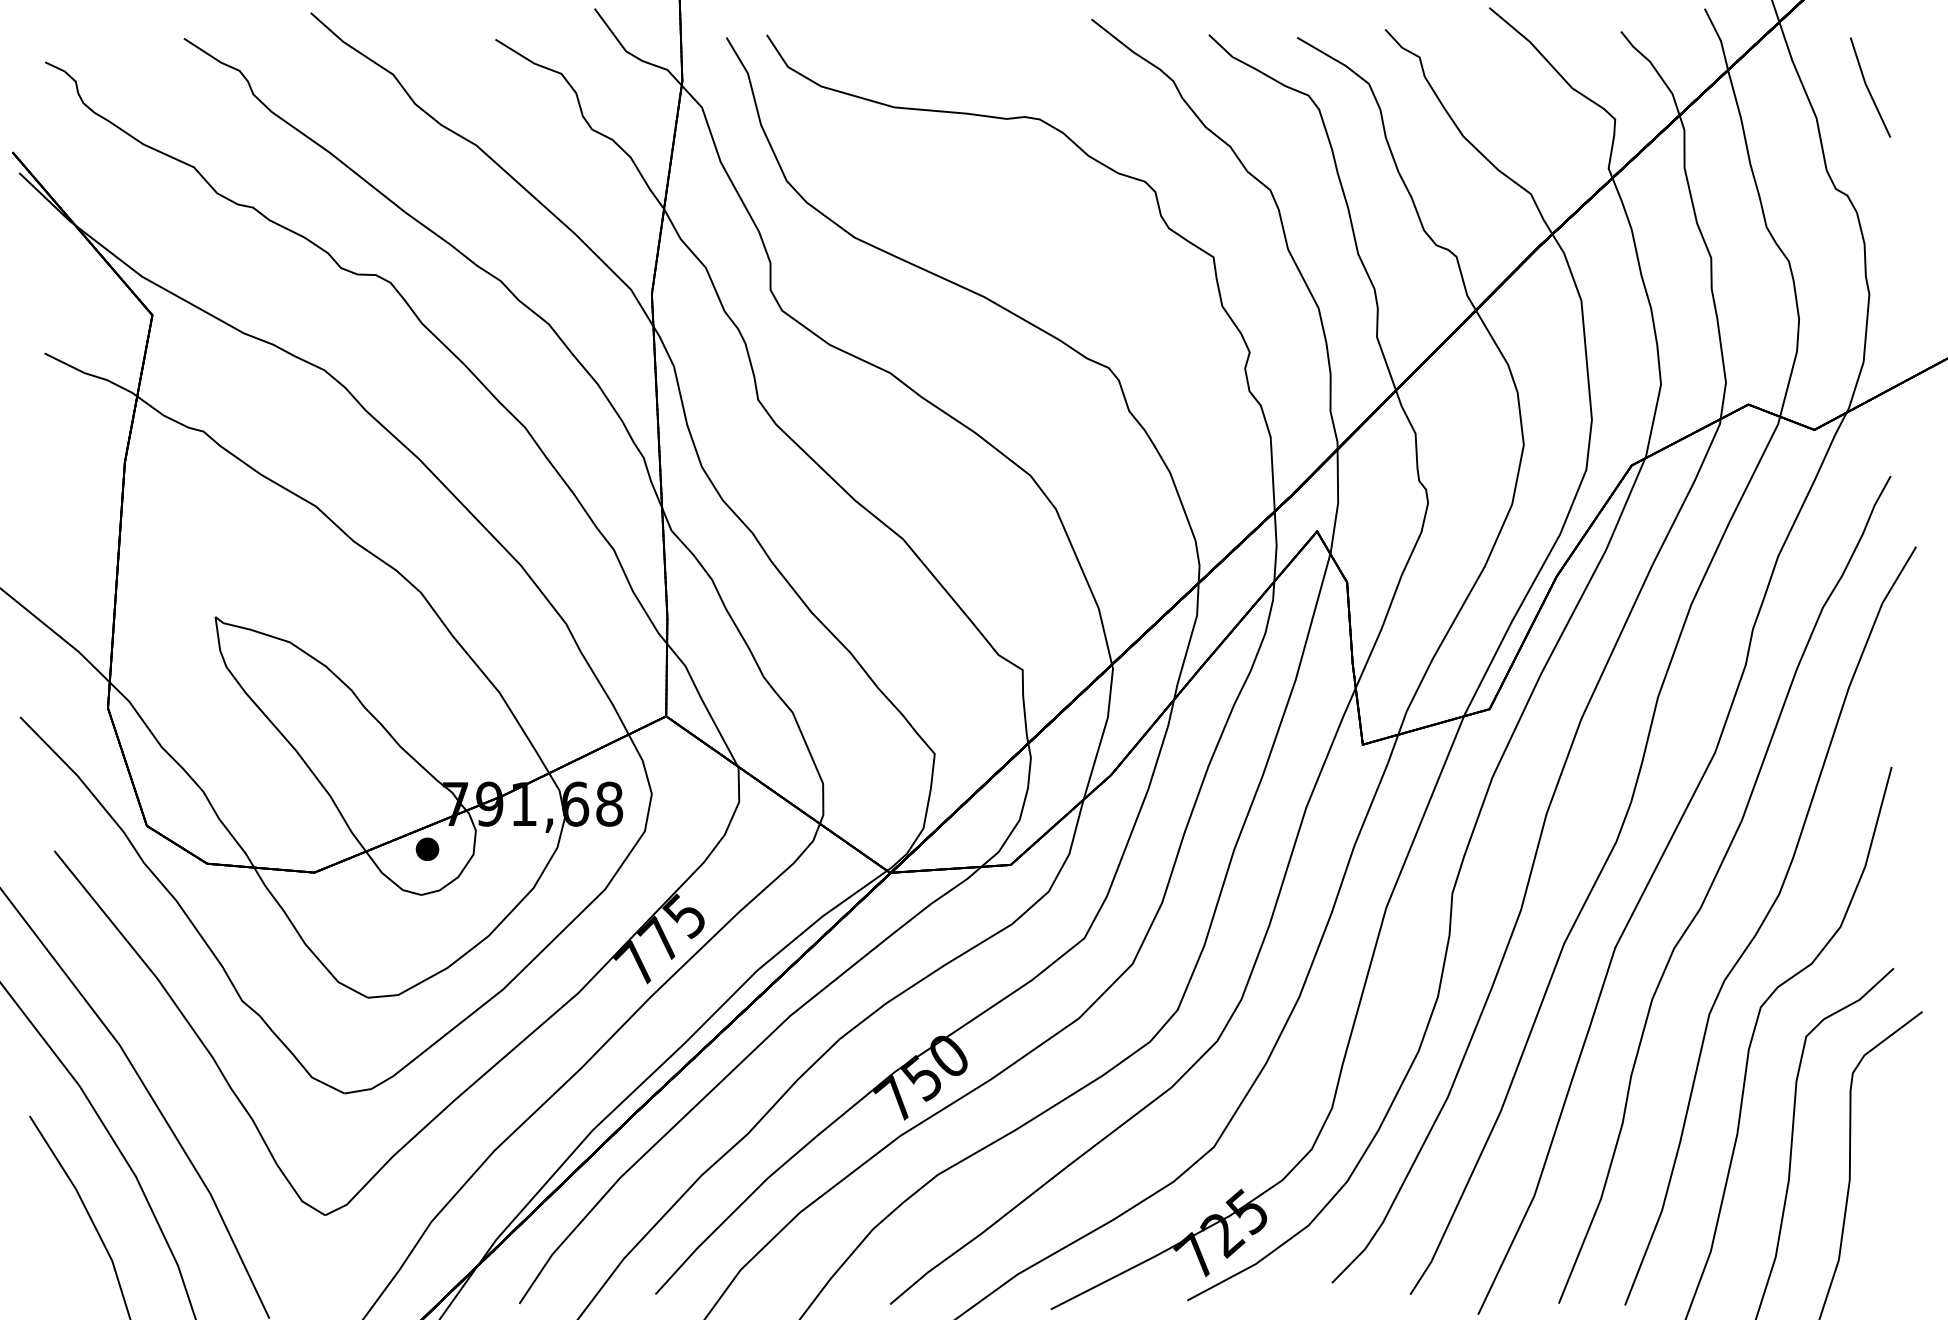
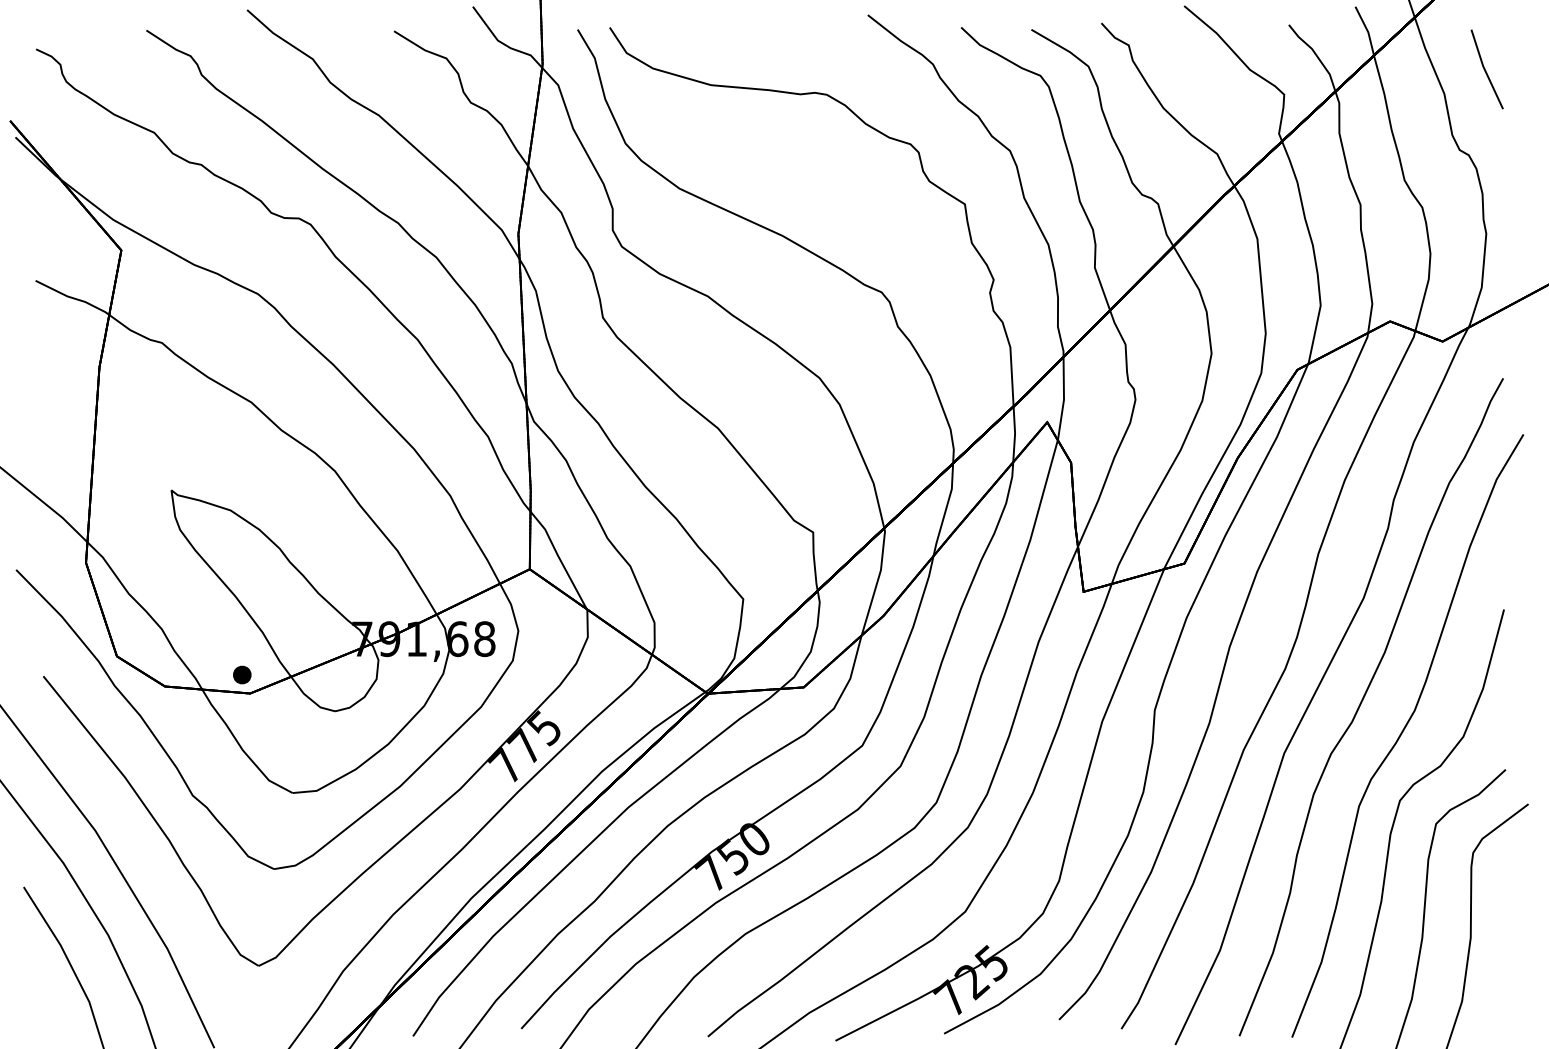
part: (427, 848) -> (242, 674), moved

